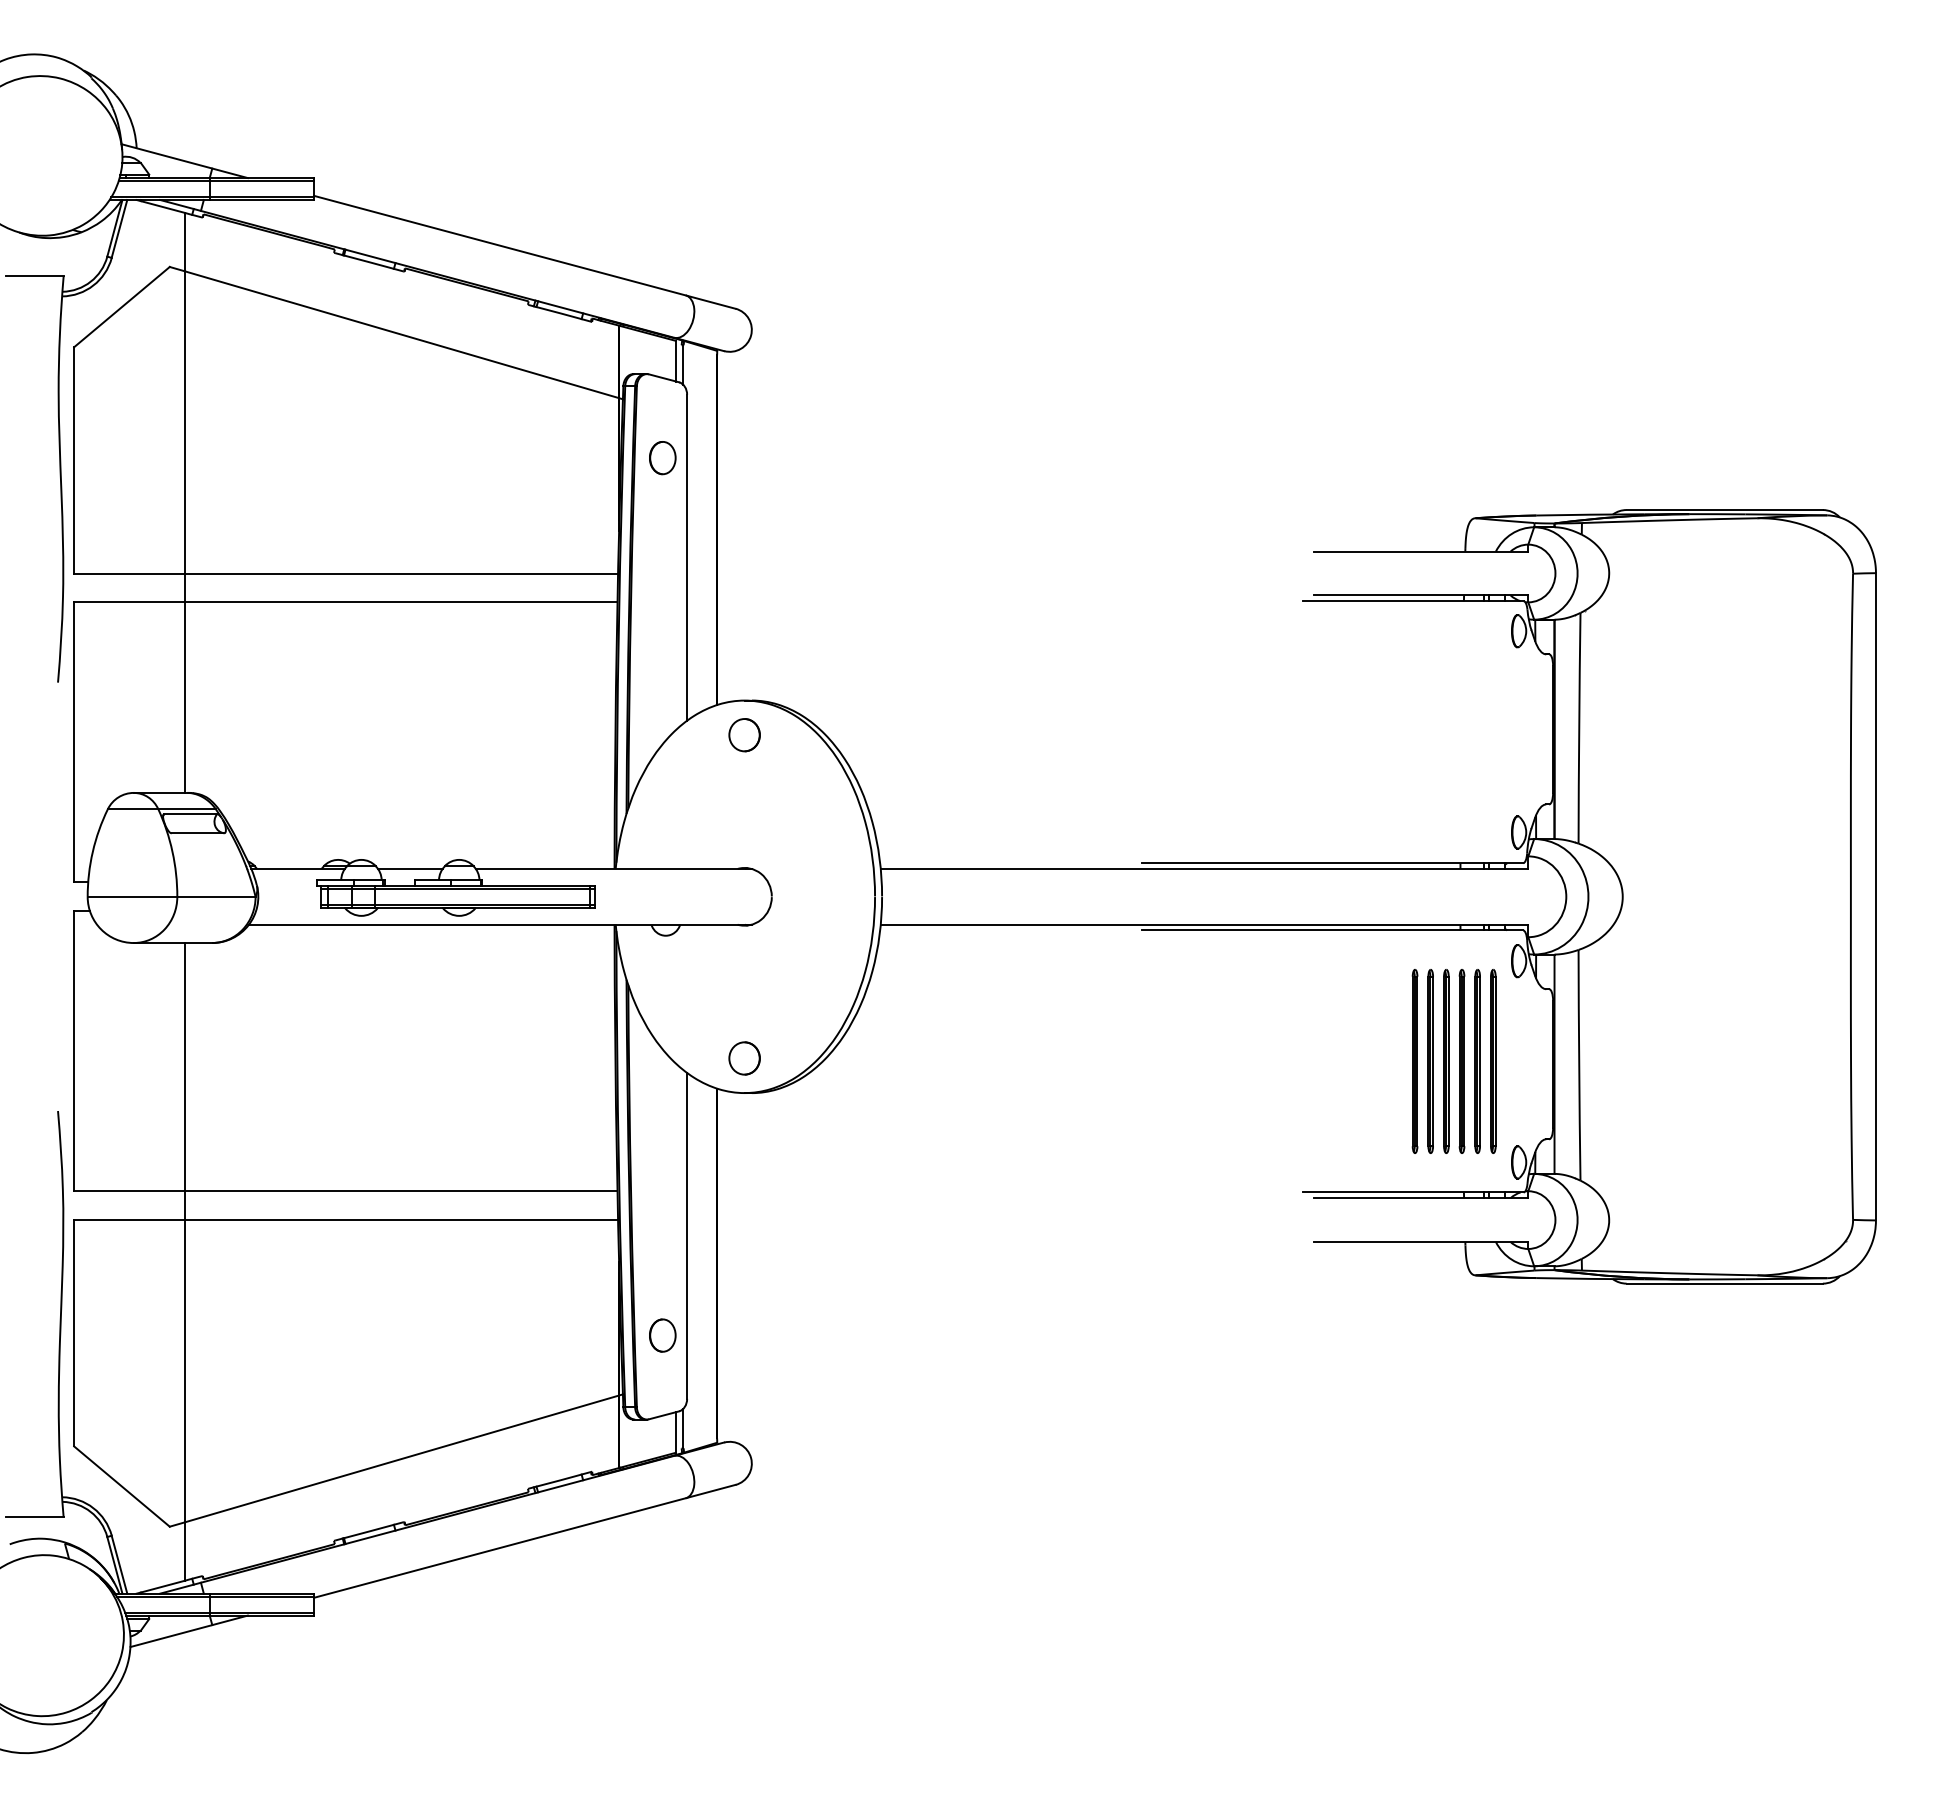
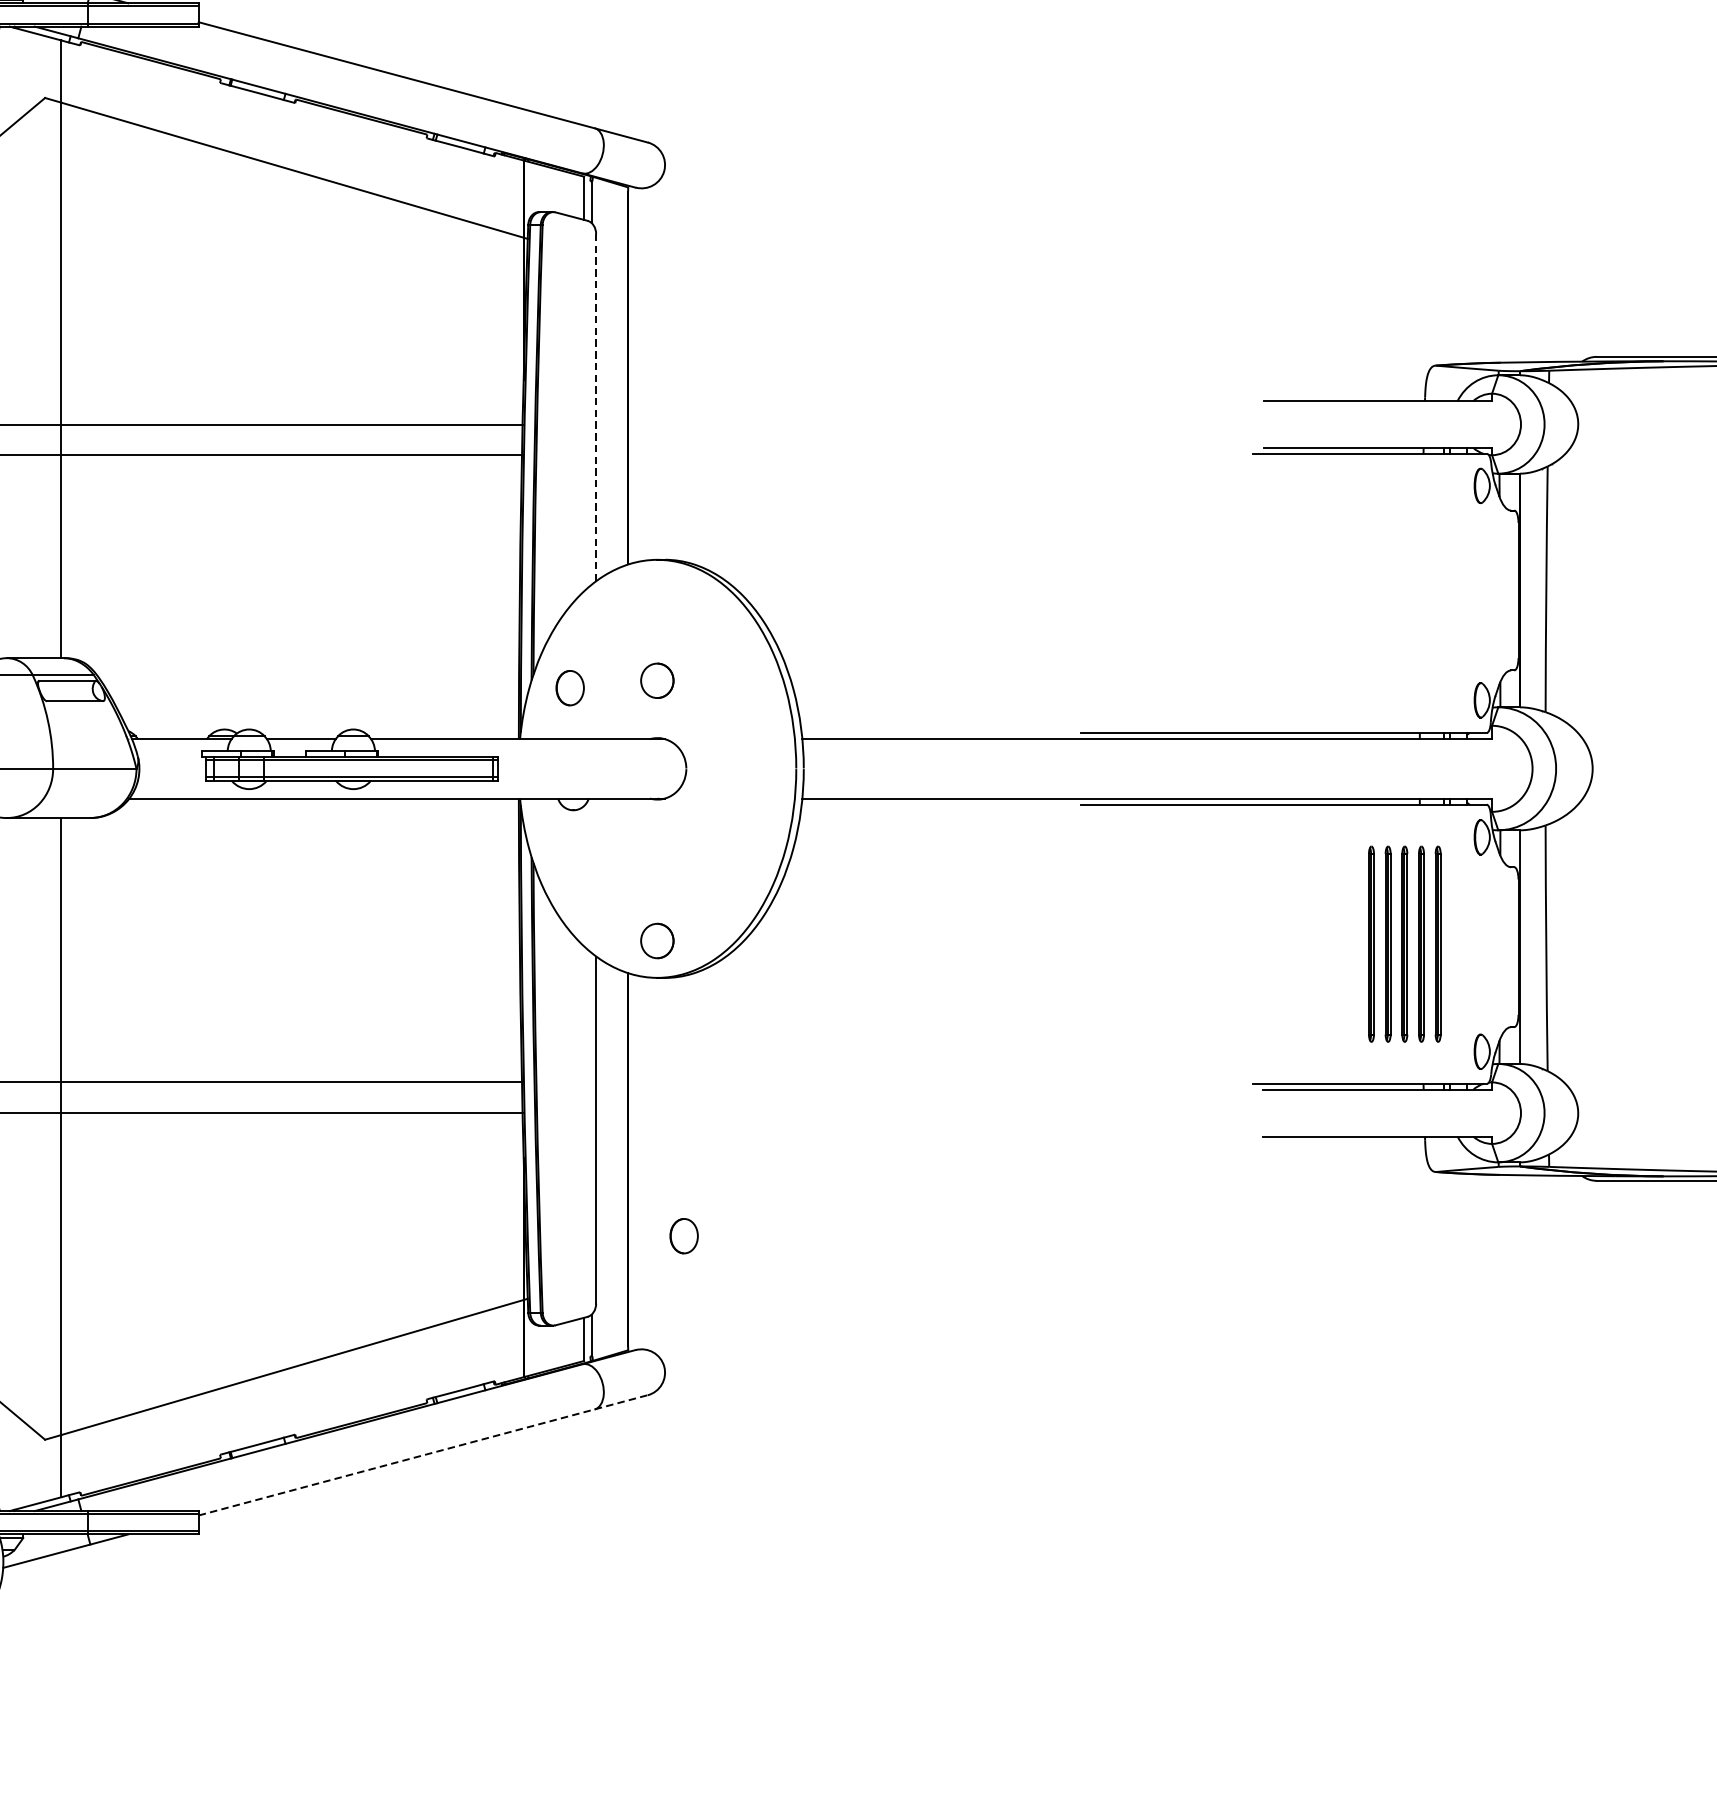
part: (662, 458) -> (569, 688), moved
line: (687, 557) -> (596, 407), solid -> dashed
part: (744, 735) -> (657, 681), moved
part: (1493, 1061) -> (1455, 944), removed
part: (662, 1335) -> (683, 1236), moved
line: (525, 1541) -> (423, 1455), solid -> dashed

